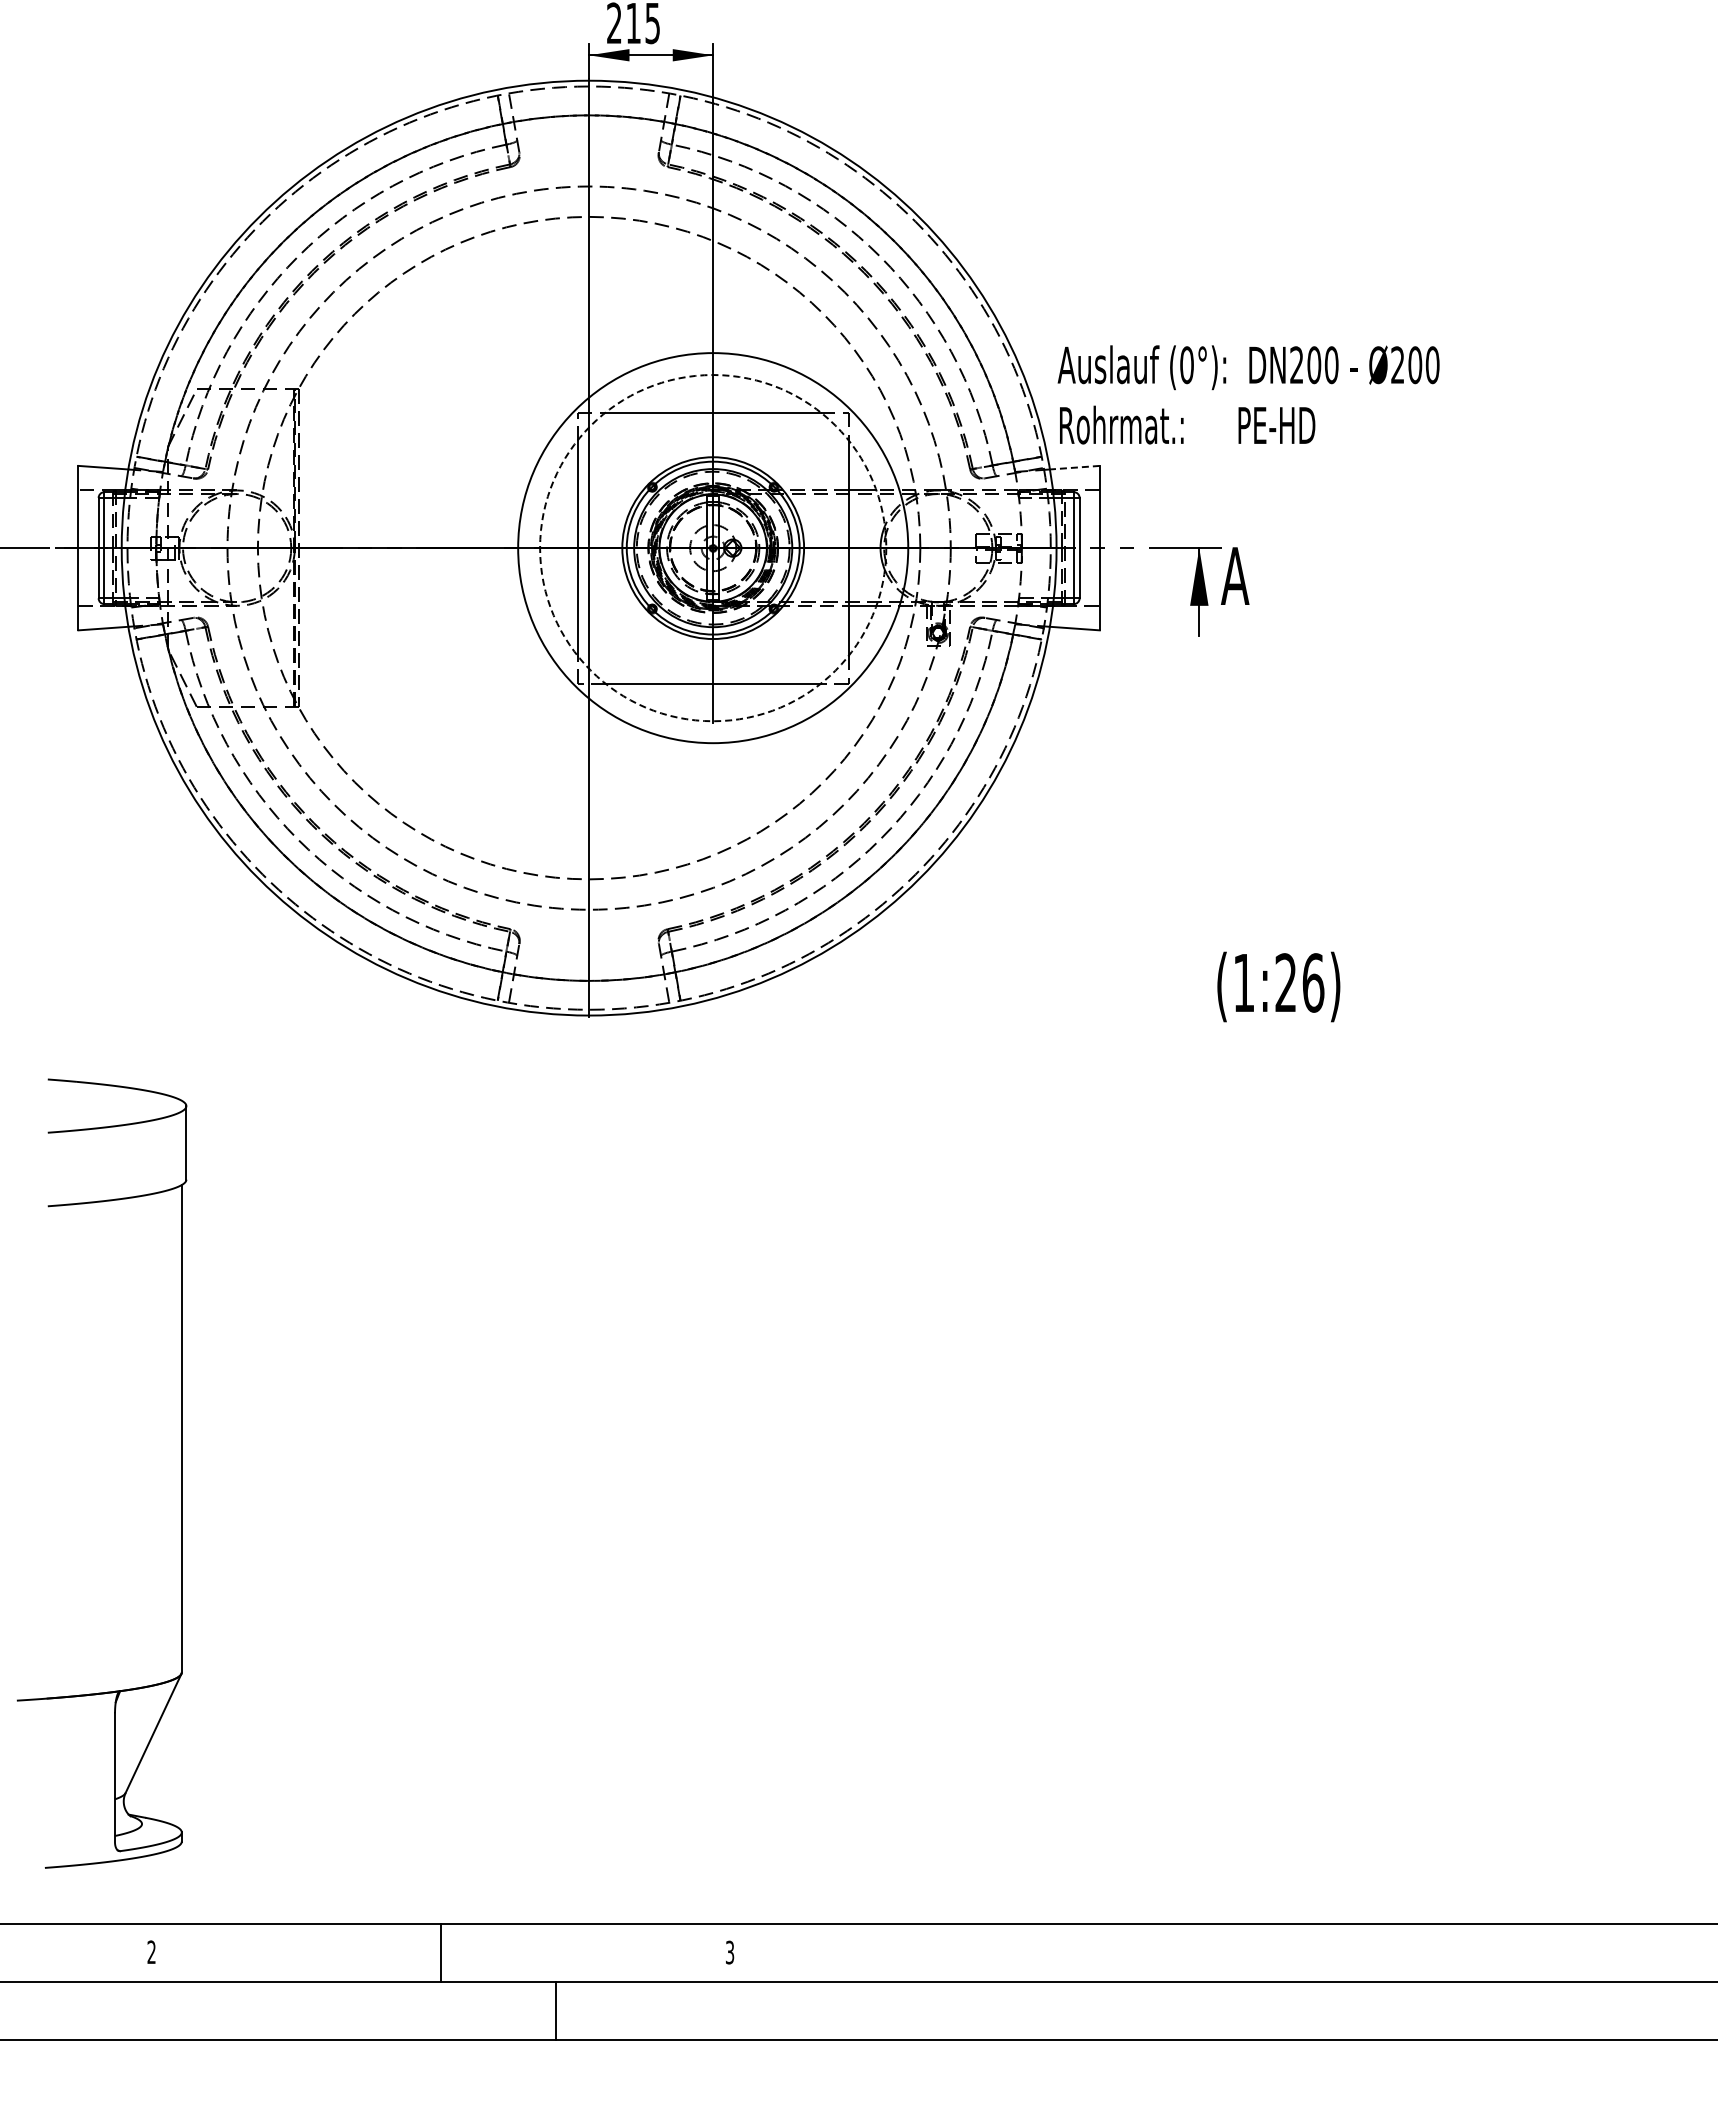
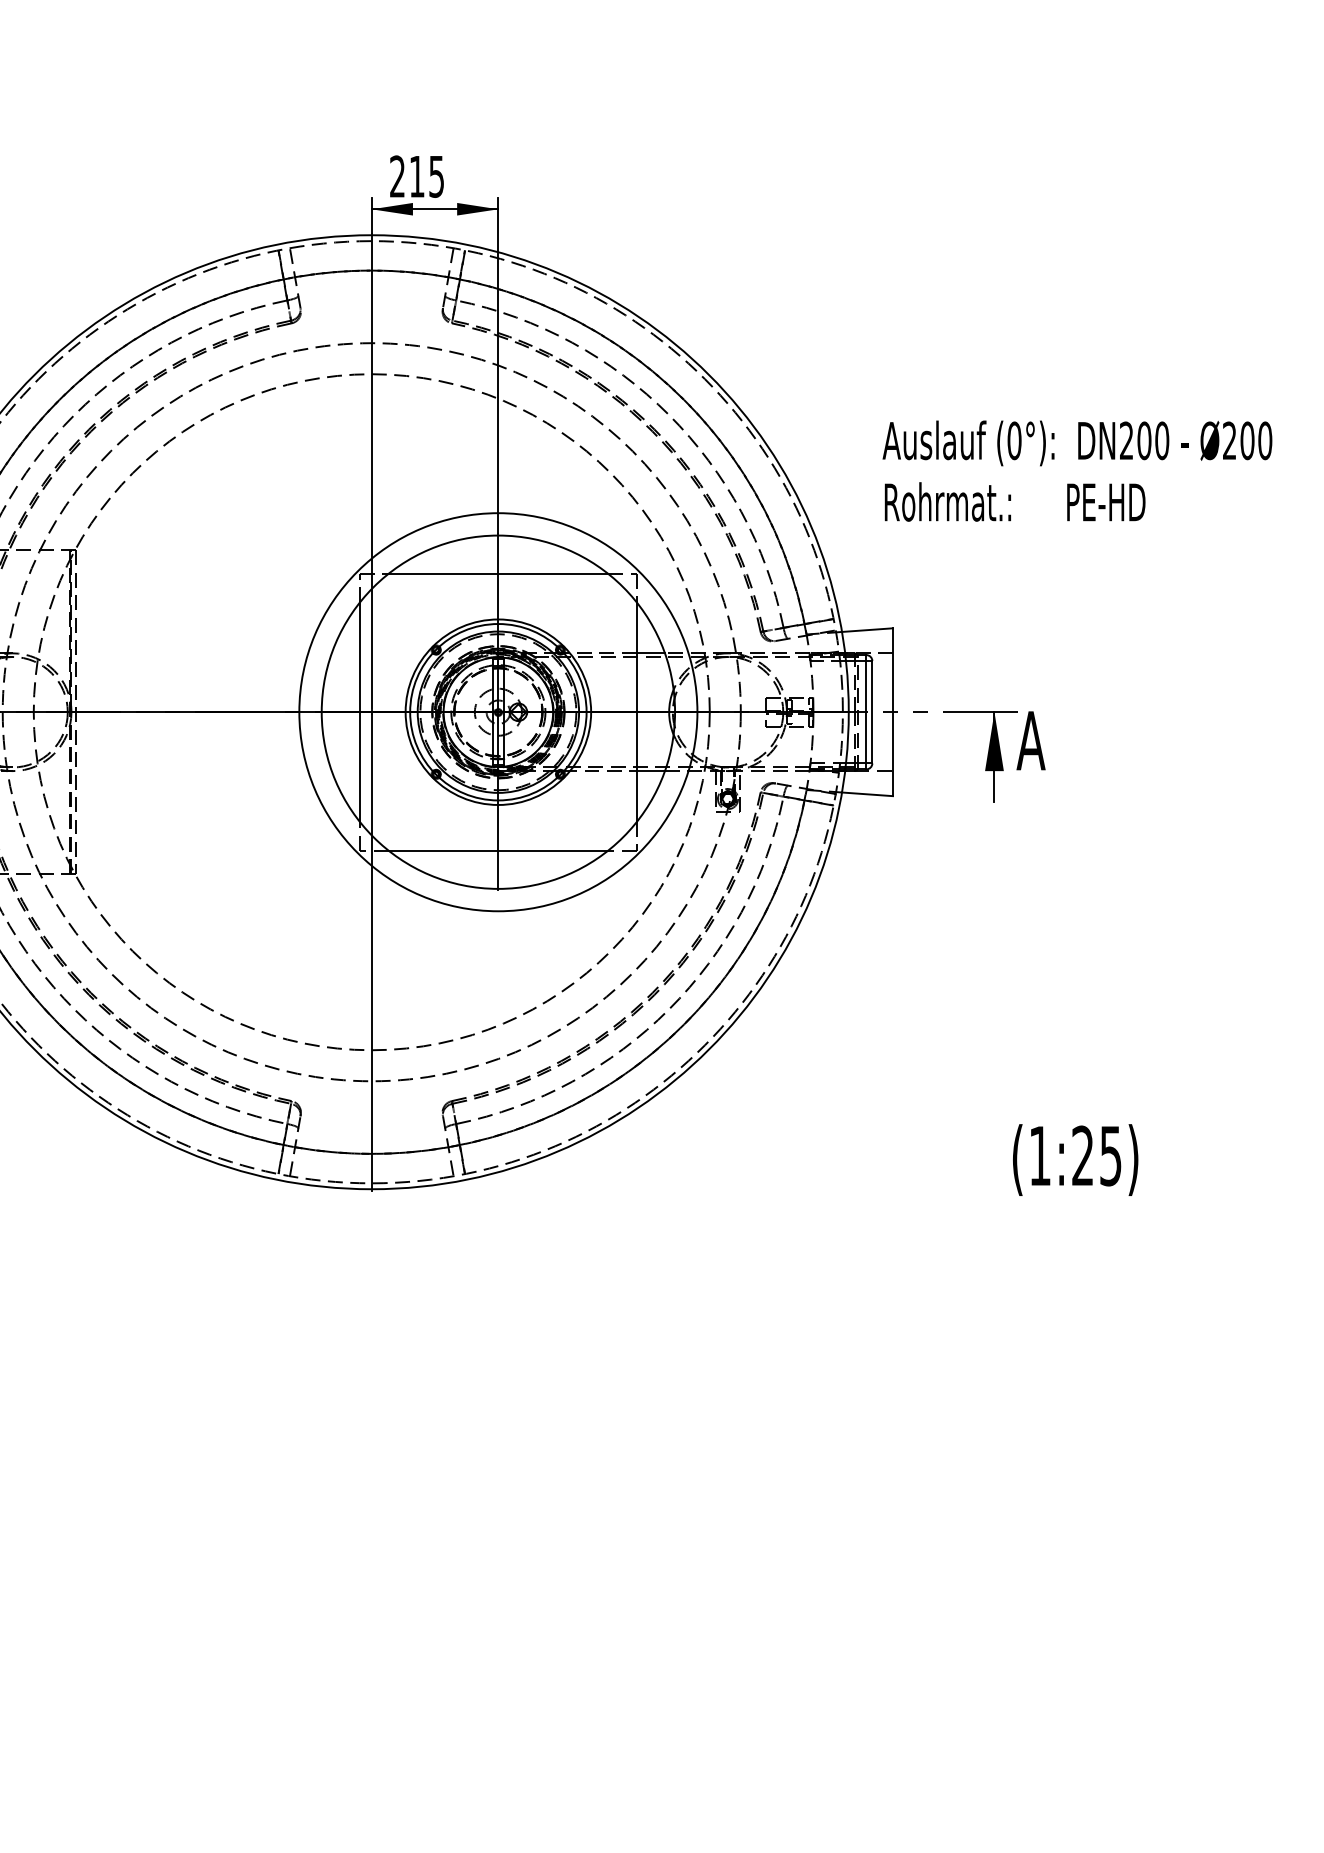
text: (1248, 394) -> (1077, 470), moved
line: (1074, 467) -> (867, 629), dashed -> solid
circle: (713, 548) -> (498, 712), dashed -> solid
text: (1313, 982) -> (1110, 1155), (1:26) -> (1:25)

